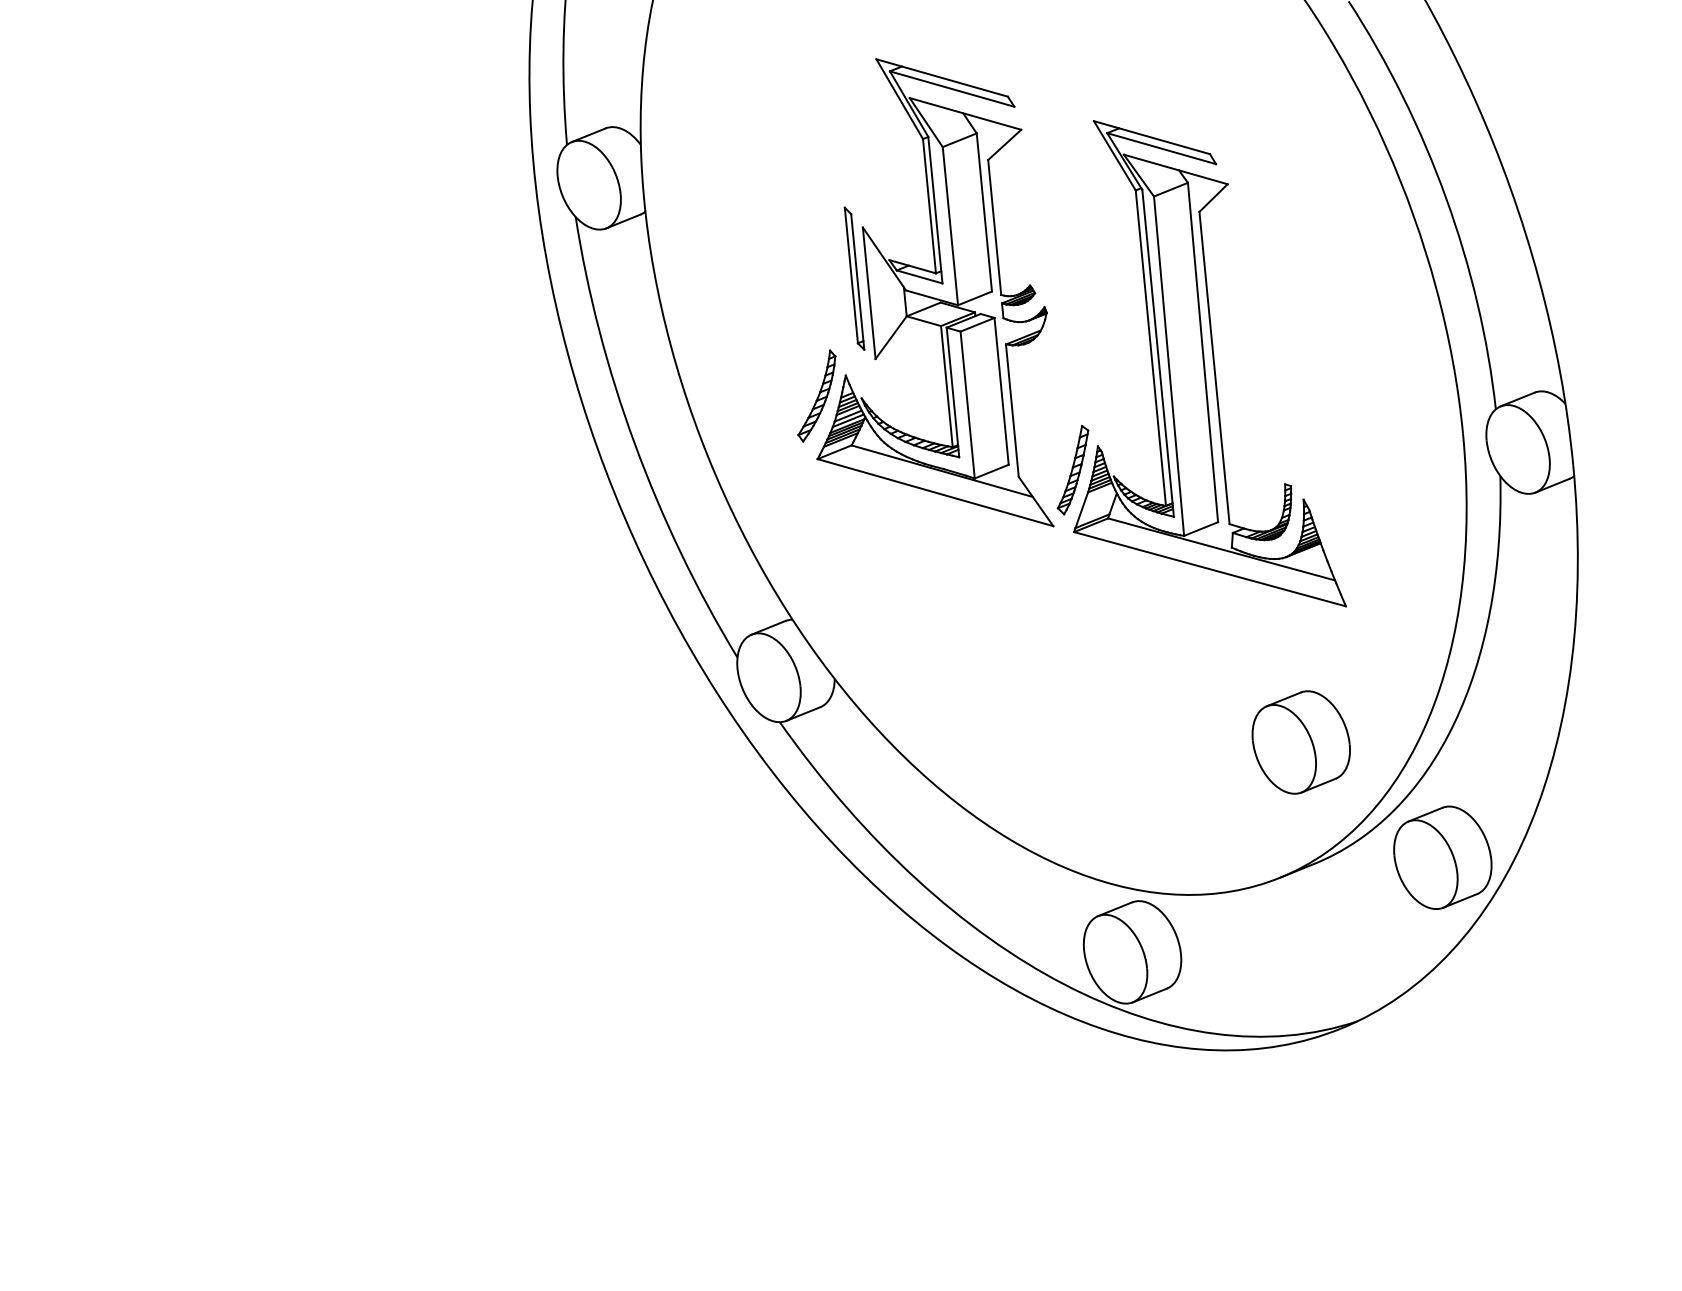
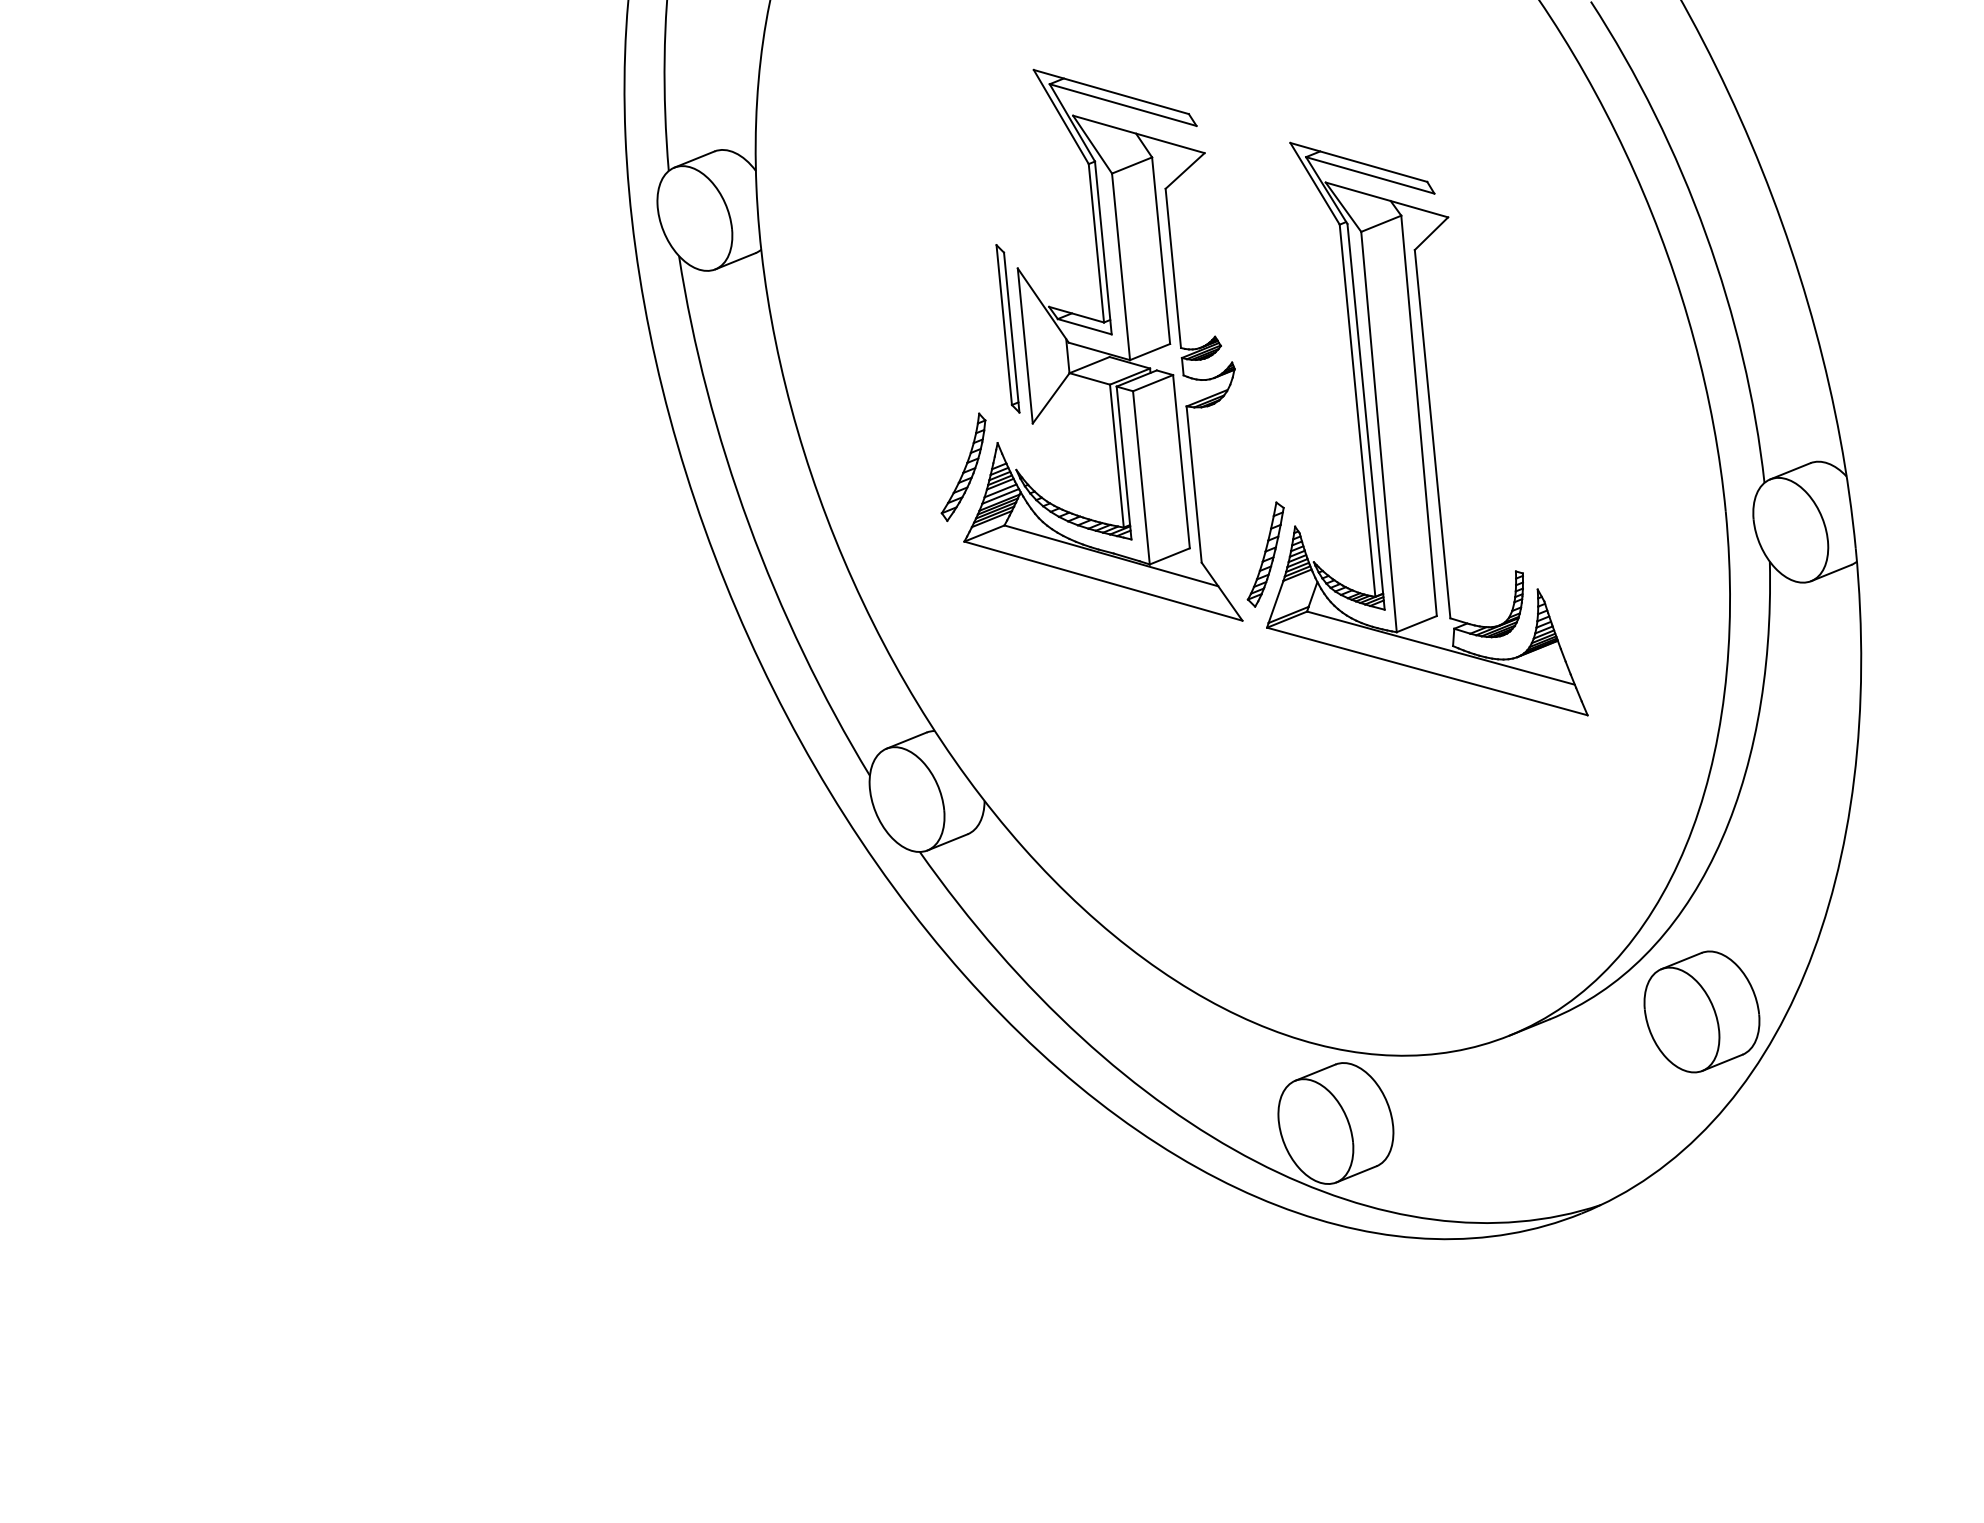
part: (1300, 742) -> (1534, 875), removed

